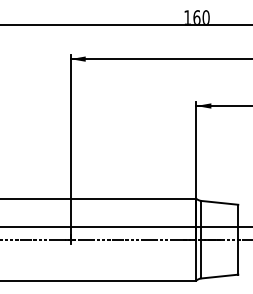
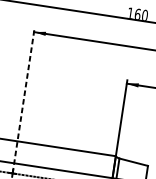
line: (70, 146) -> (23, 100), solid -> dashed

